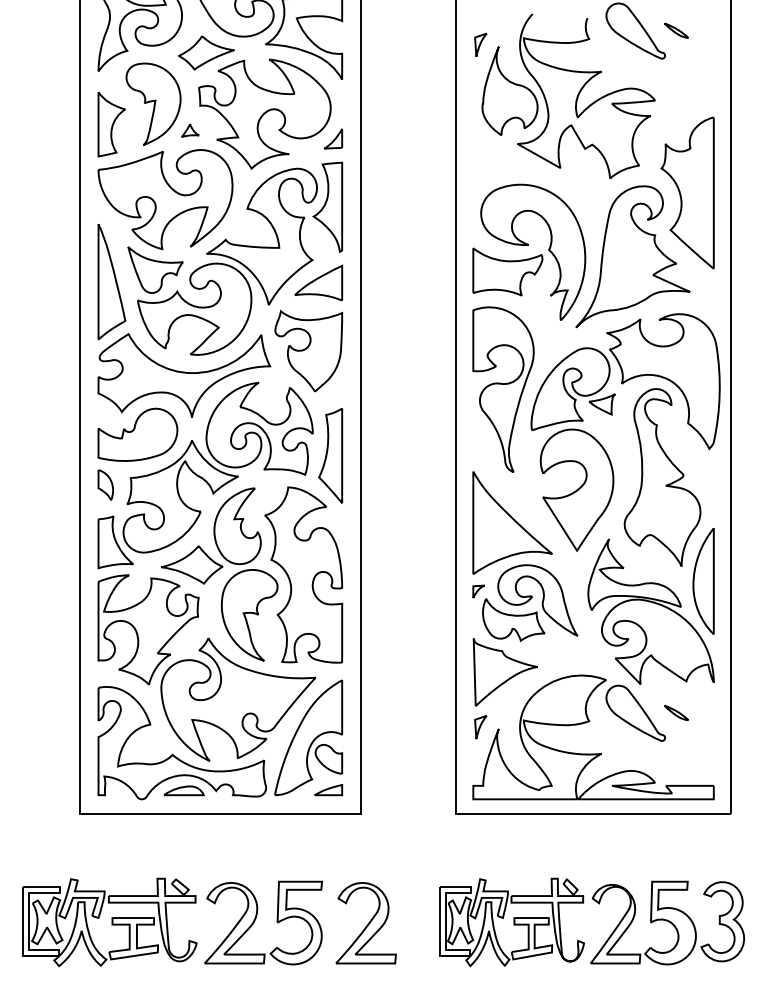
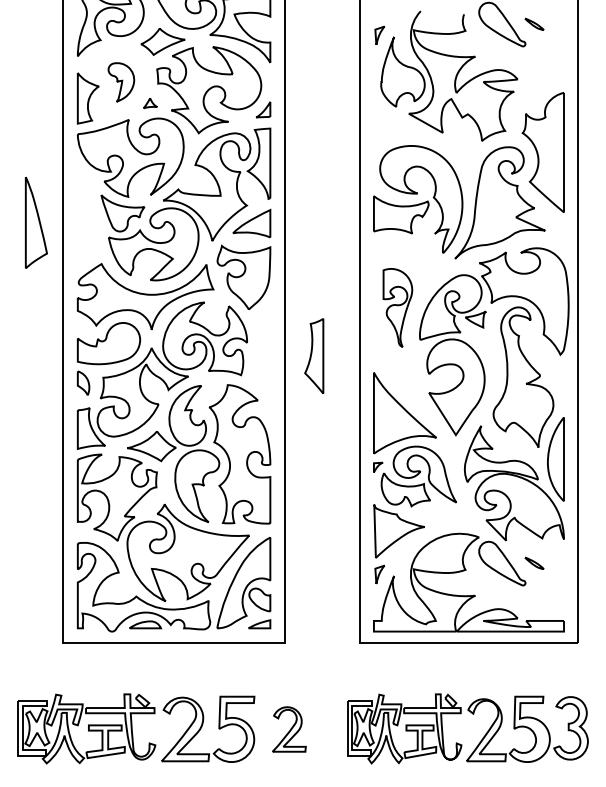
part: (153, 104) -> (121, 82), size x0.6
part: (112, 281) -> (36, 222), moved
part: (503, 389) -> (397, 307), size x0.6
part: (330, 454) -> (314, 355), moved
part: (366, 923) -> (289, 729), size x0.7

